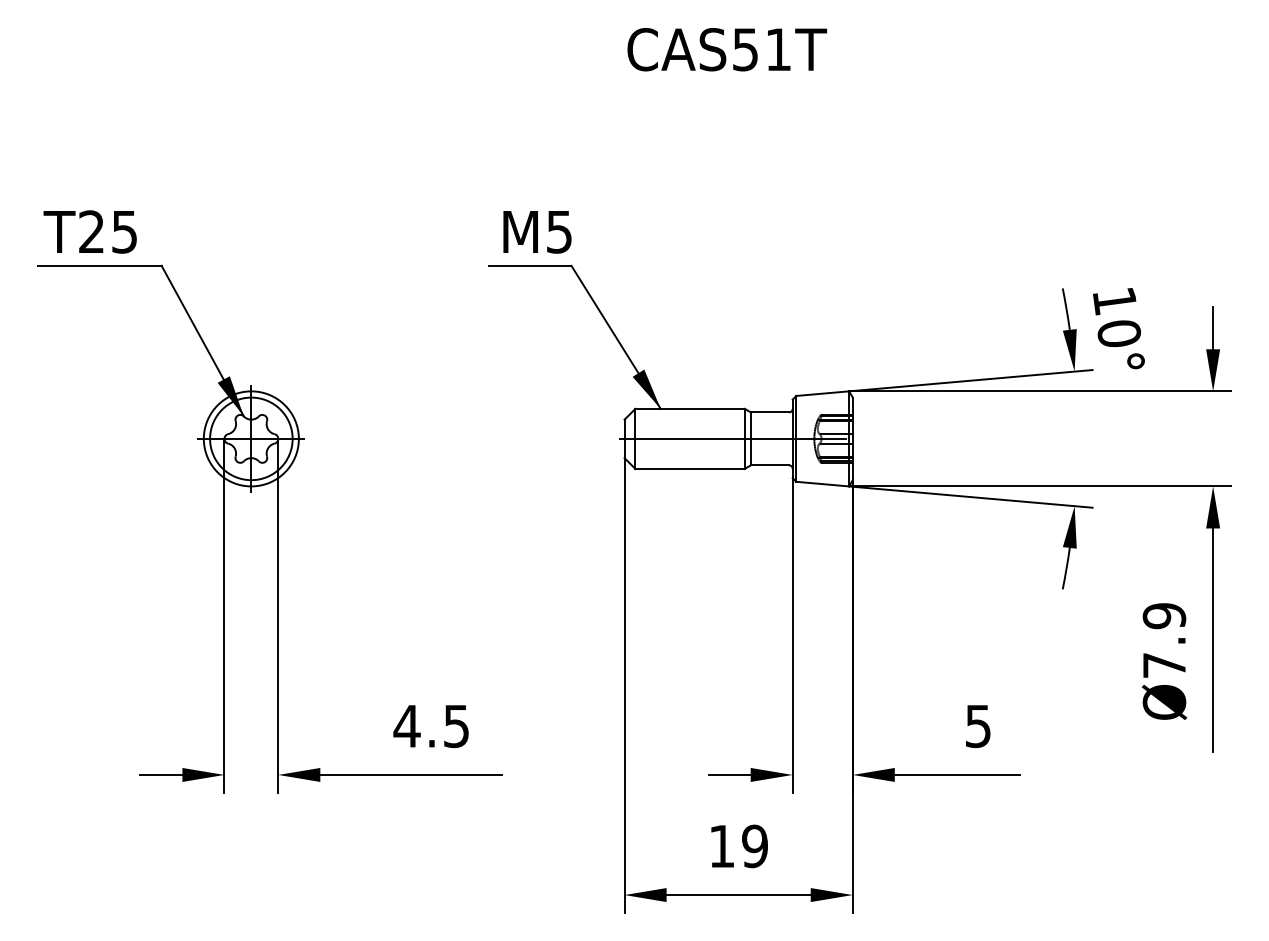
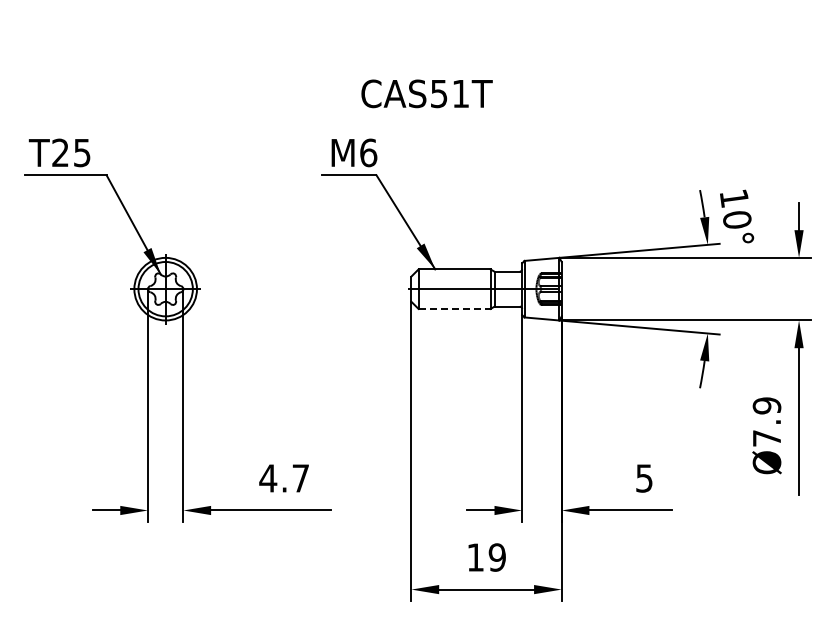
text: (726, 49) -> (426, 93), moved
text: (559, 231) -> (368, 152), M5 -> M6
line: (689, 468) -> (454, 308), solid -> dashed
text: (456, 726) -> (300, 478), 4.5 -> 4.7

